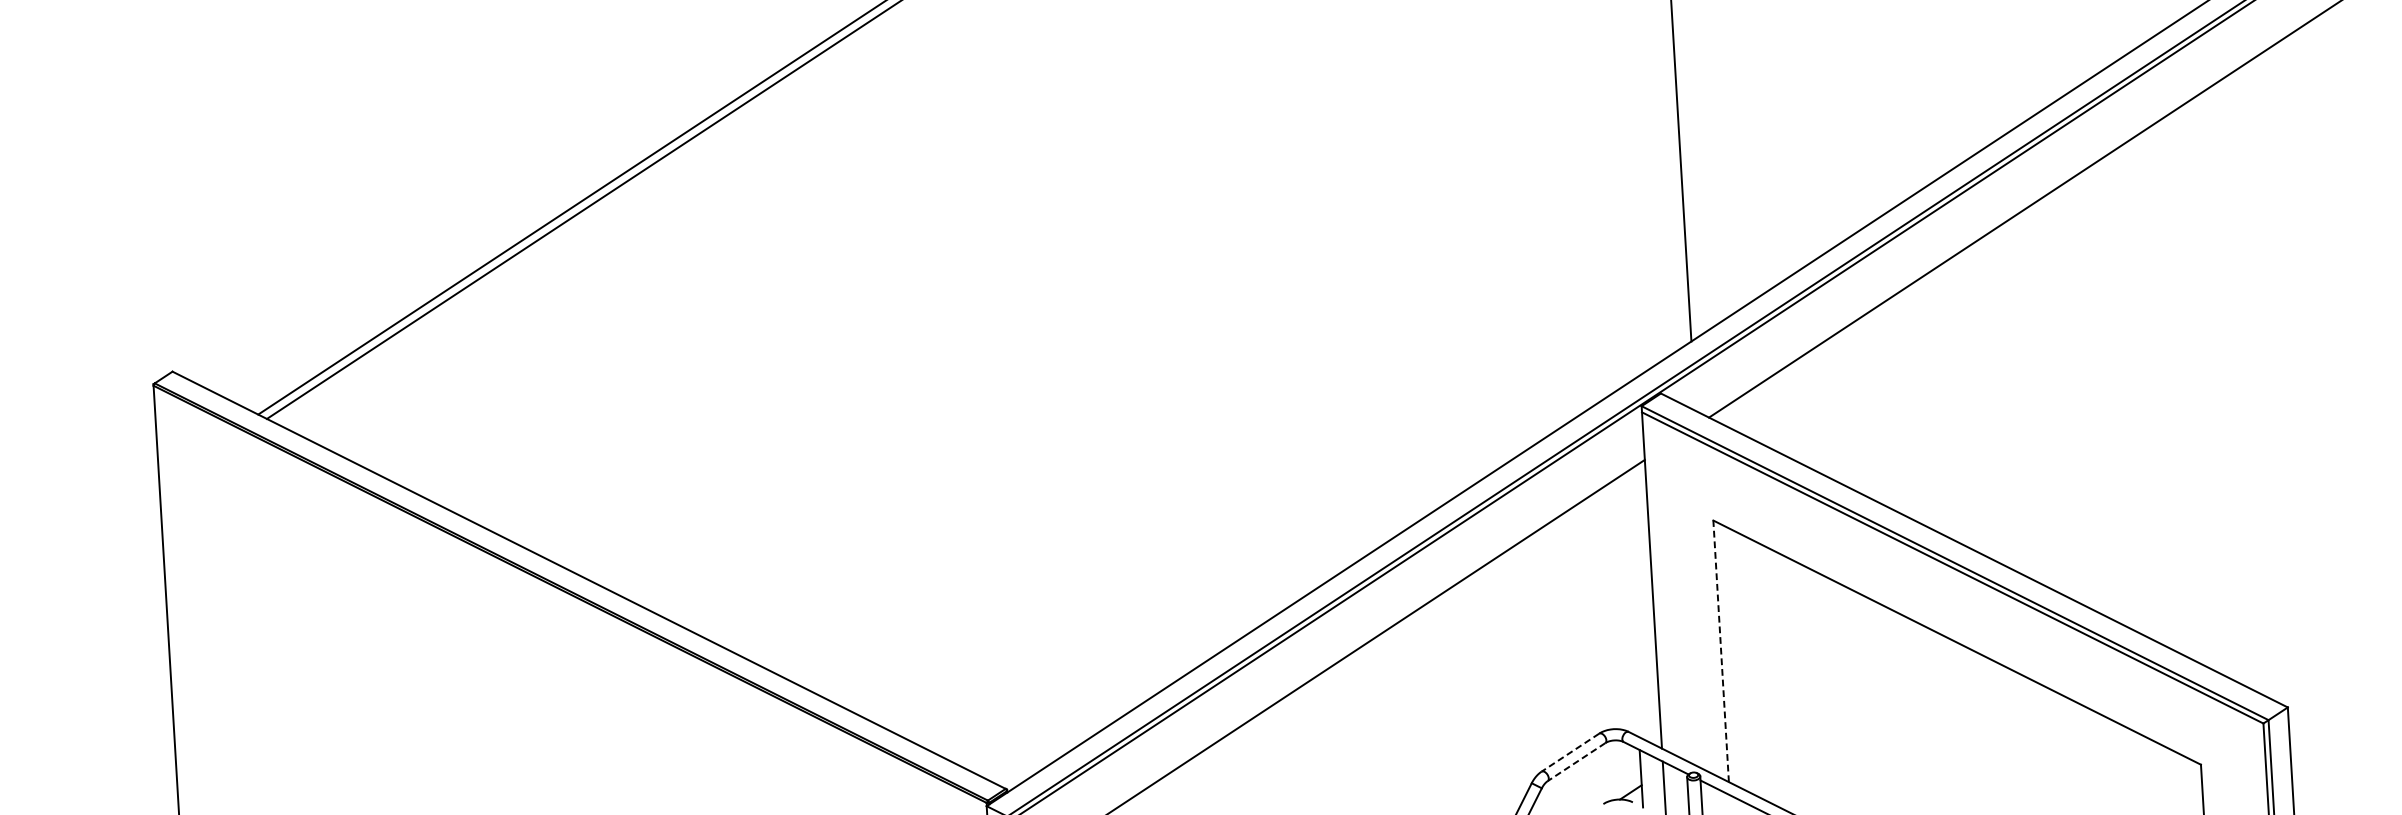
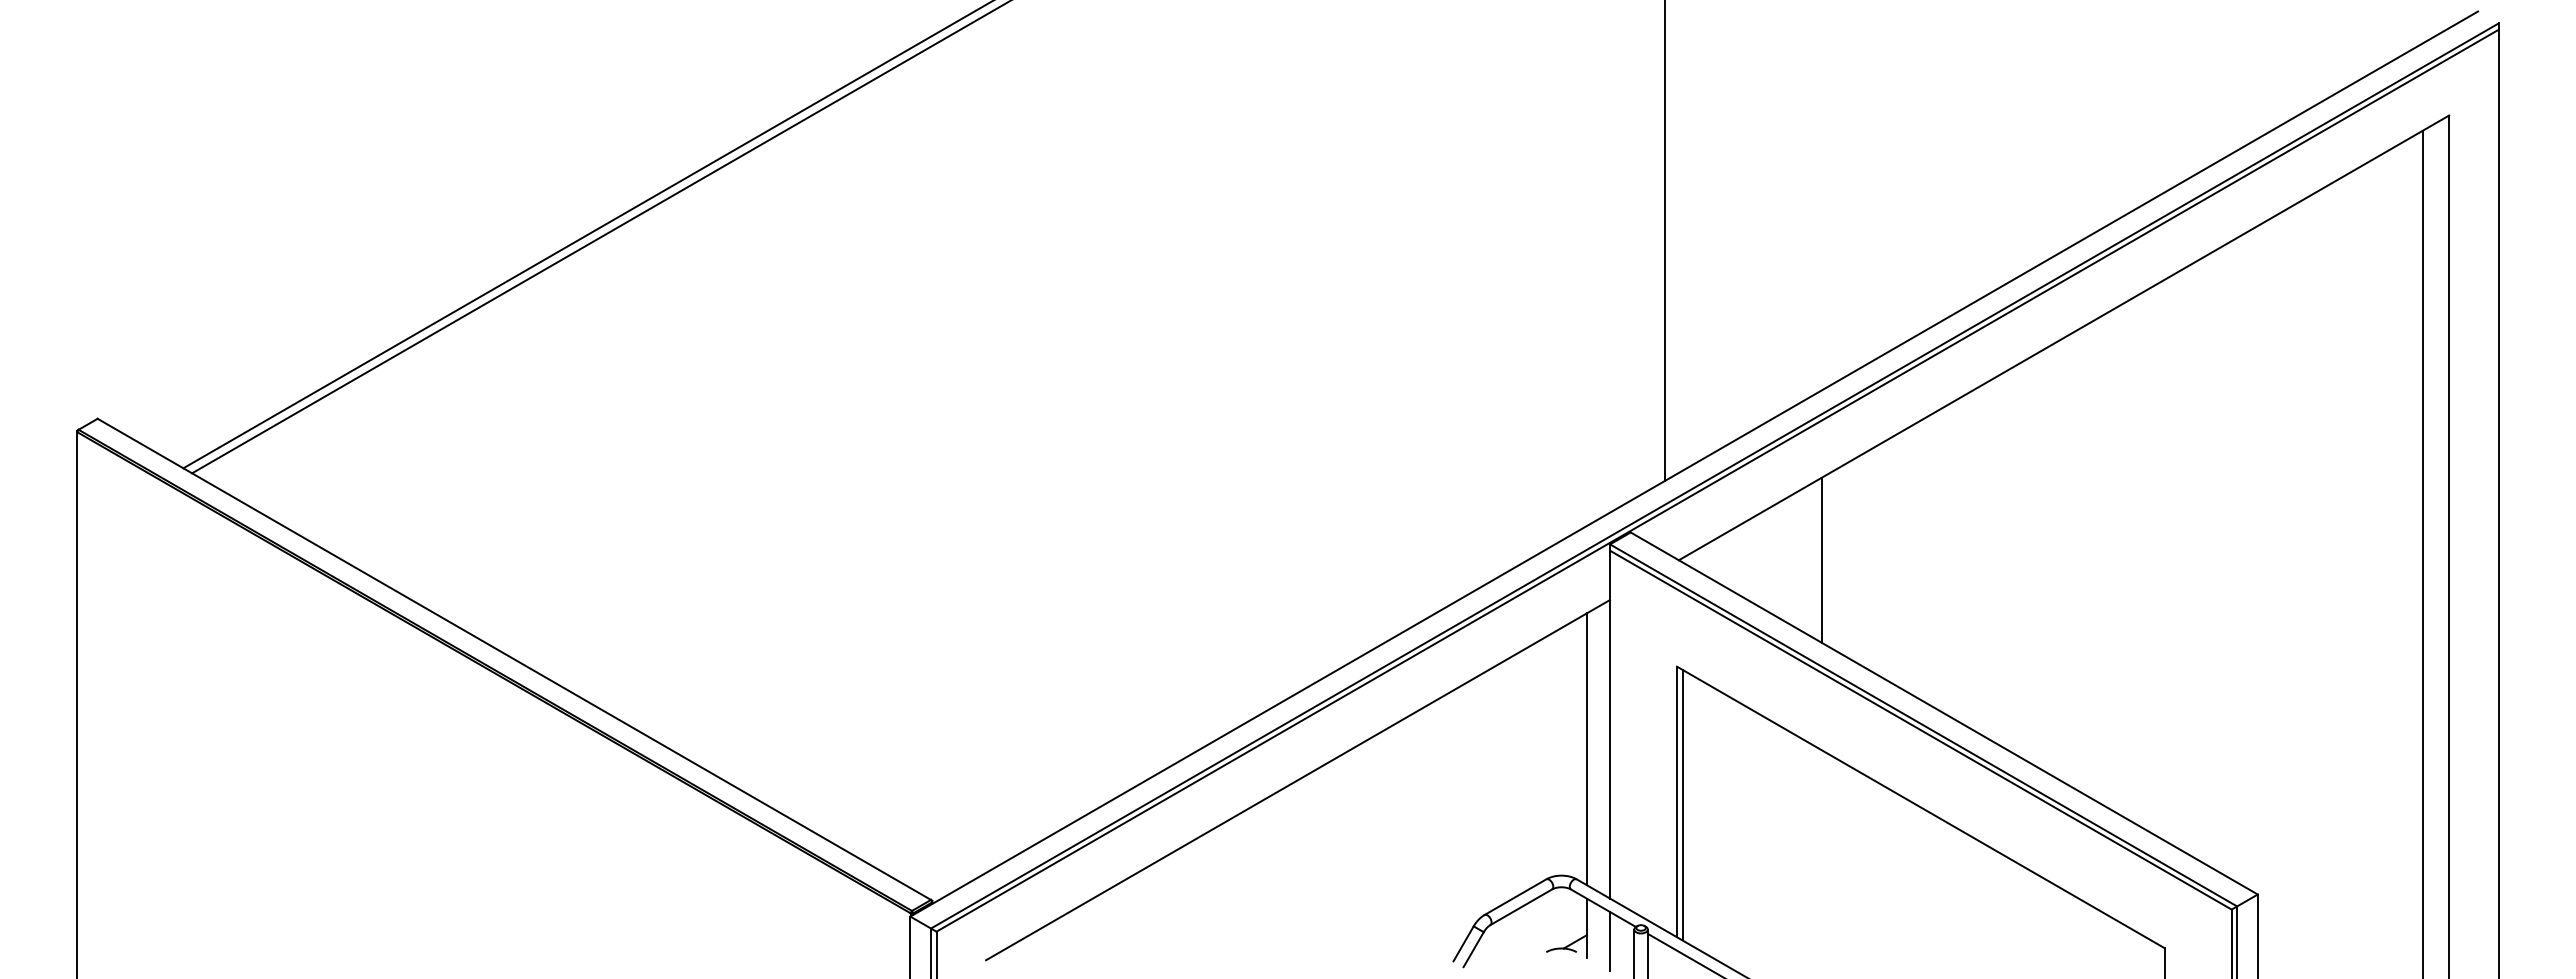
line: (1847, 408) -> (1822, 559), added
line: (1630, 605) -> (1586, 749), added
line: (1721, 650) -> (1677, 801), dashed -> solid
line: (1726, 653) -> (1682, 804), added
line: (1570, 752) -> (1515, 897), dashed -> solid
line: (1576, 762) -> (1521, 907), dashed -> solid

